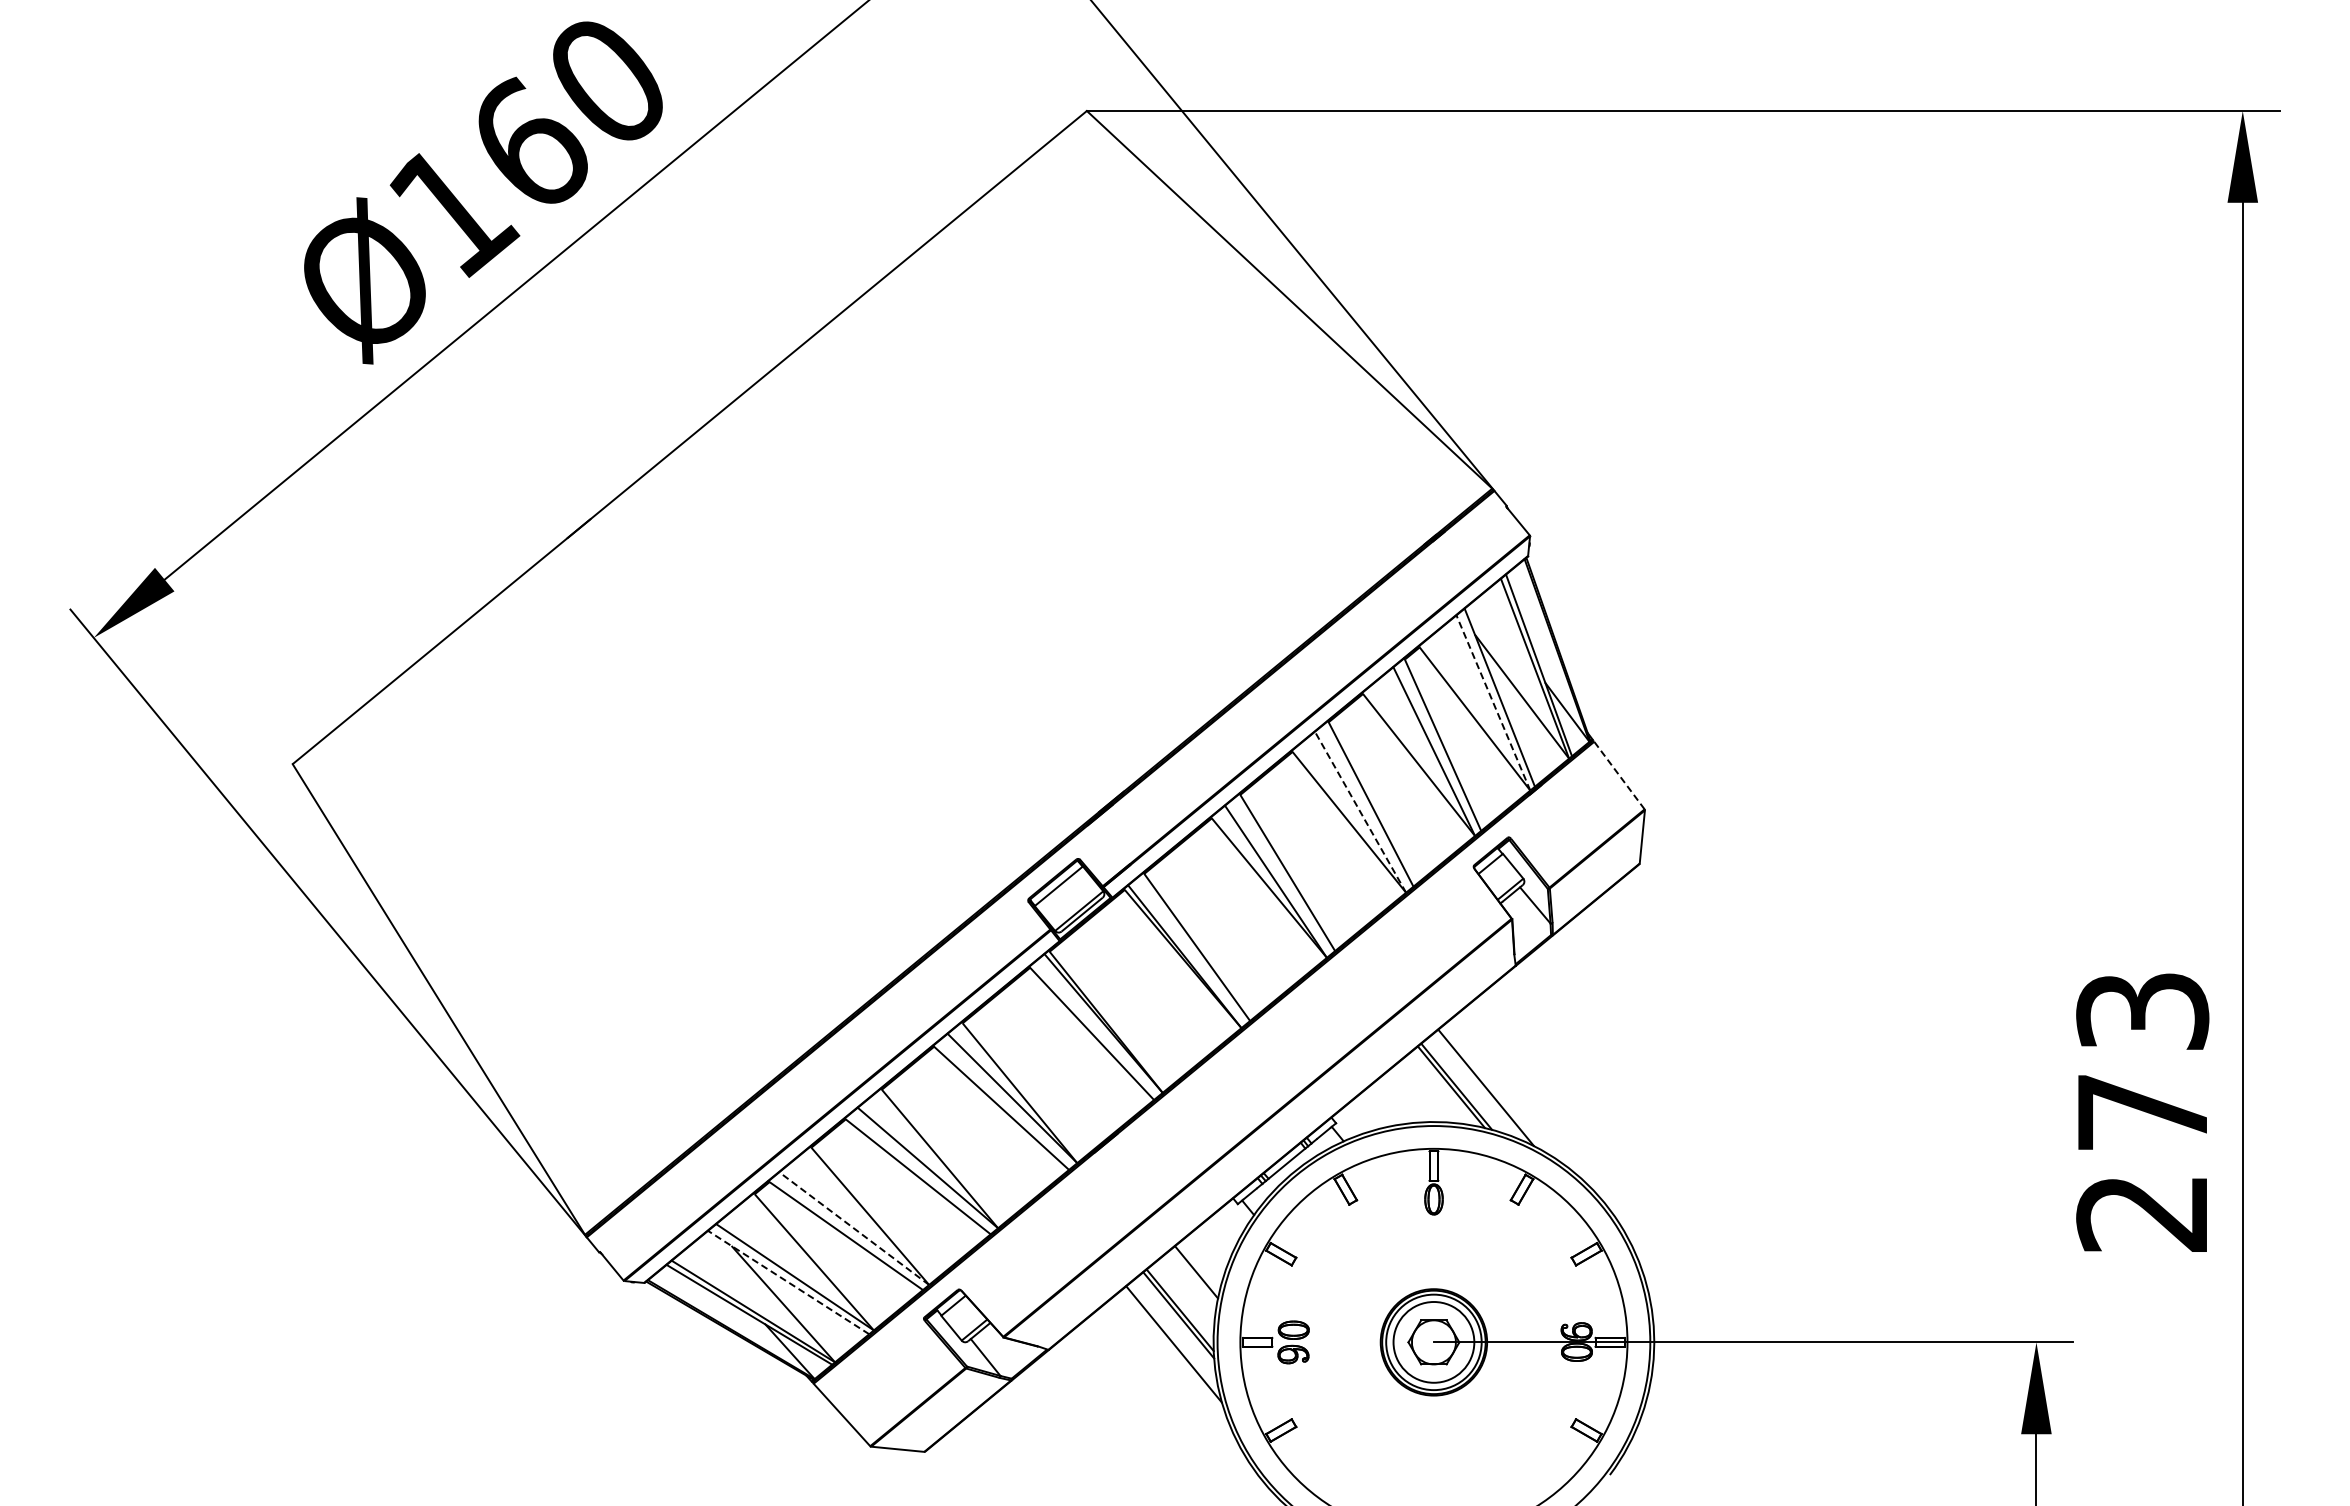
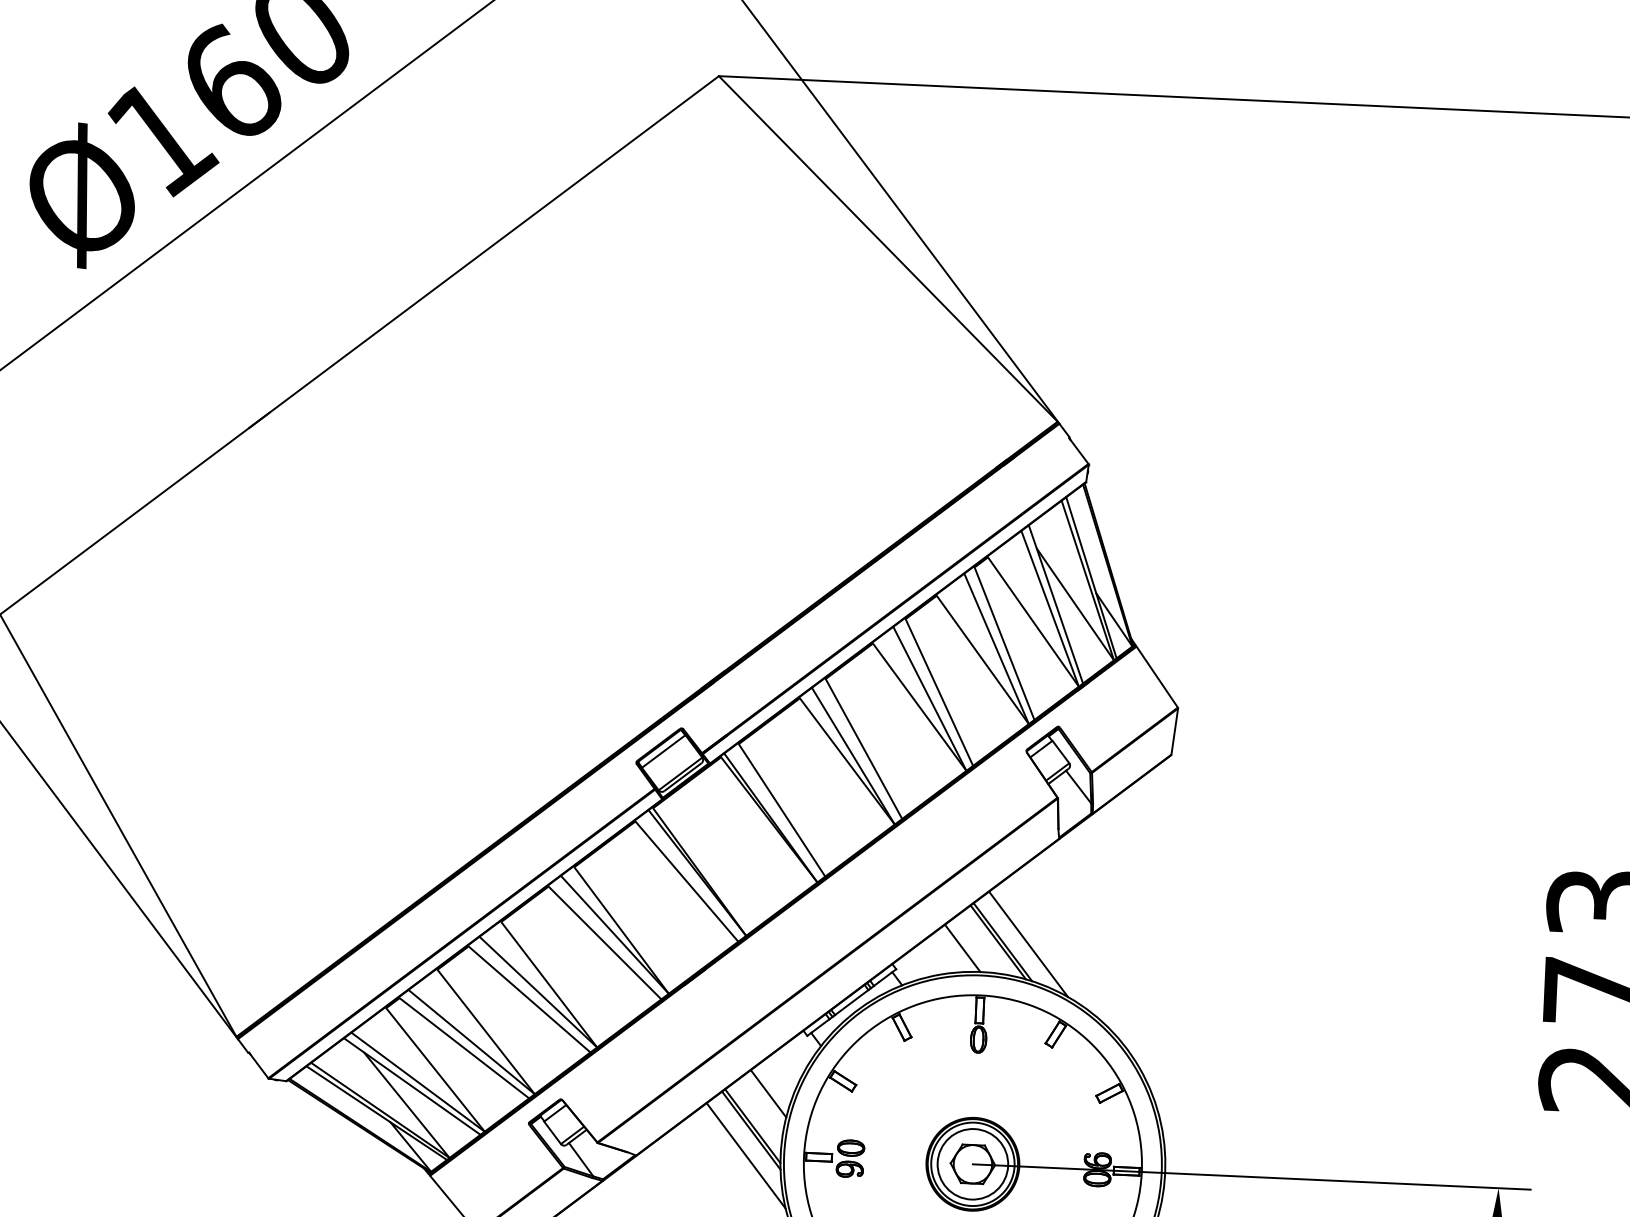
line: (1493, 702) -> (1050, 608), dashed -> solid
line: (1619, 775) -> (1157, 677), dashed -> solid
line: (1360, 811) -> (929, 698), dashed -> solid
line: (1410, 1095) -> (962, 947), added
line: (854, 1228) -> (471, 1041), dashed -> solid
line: (788, 1282) -> (412, 1086), dashed -> solid

